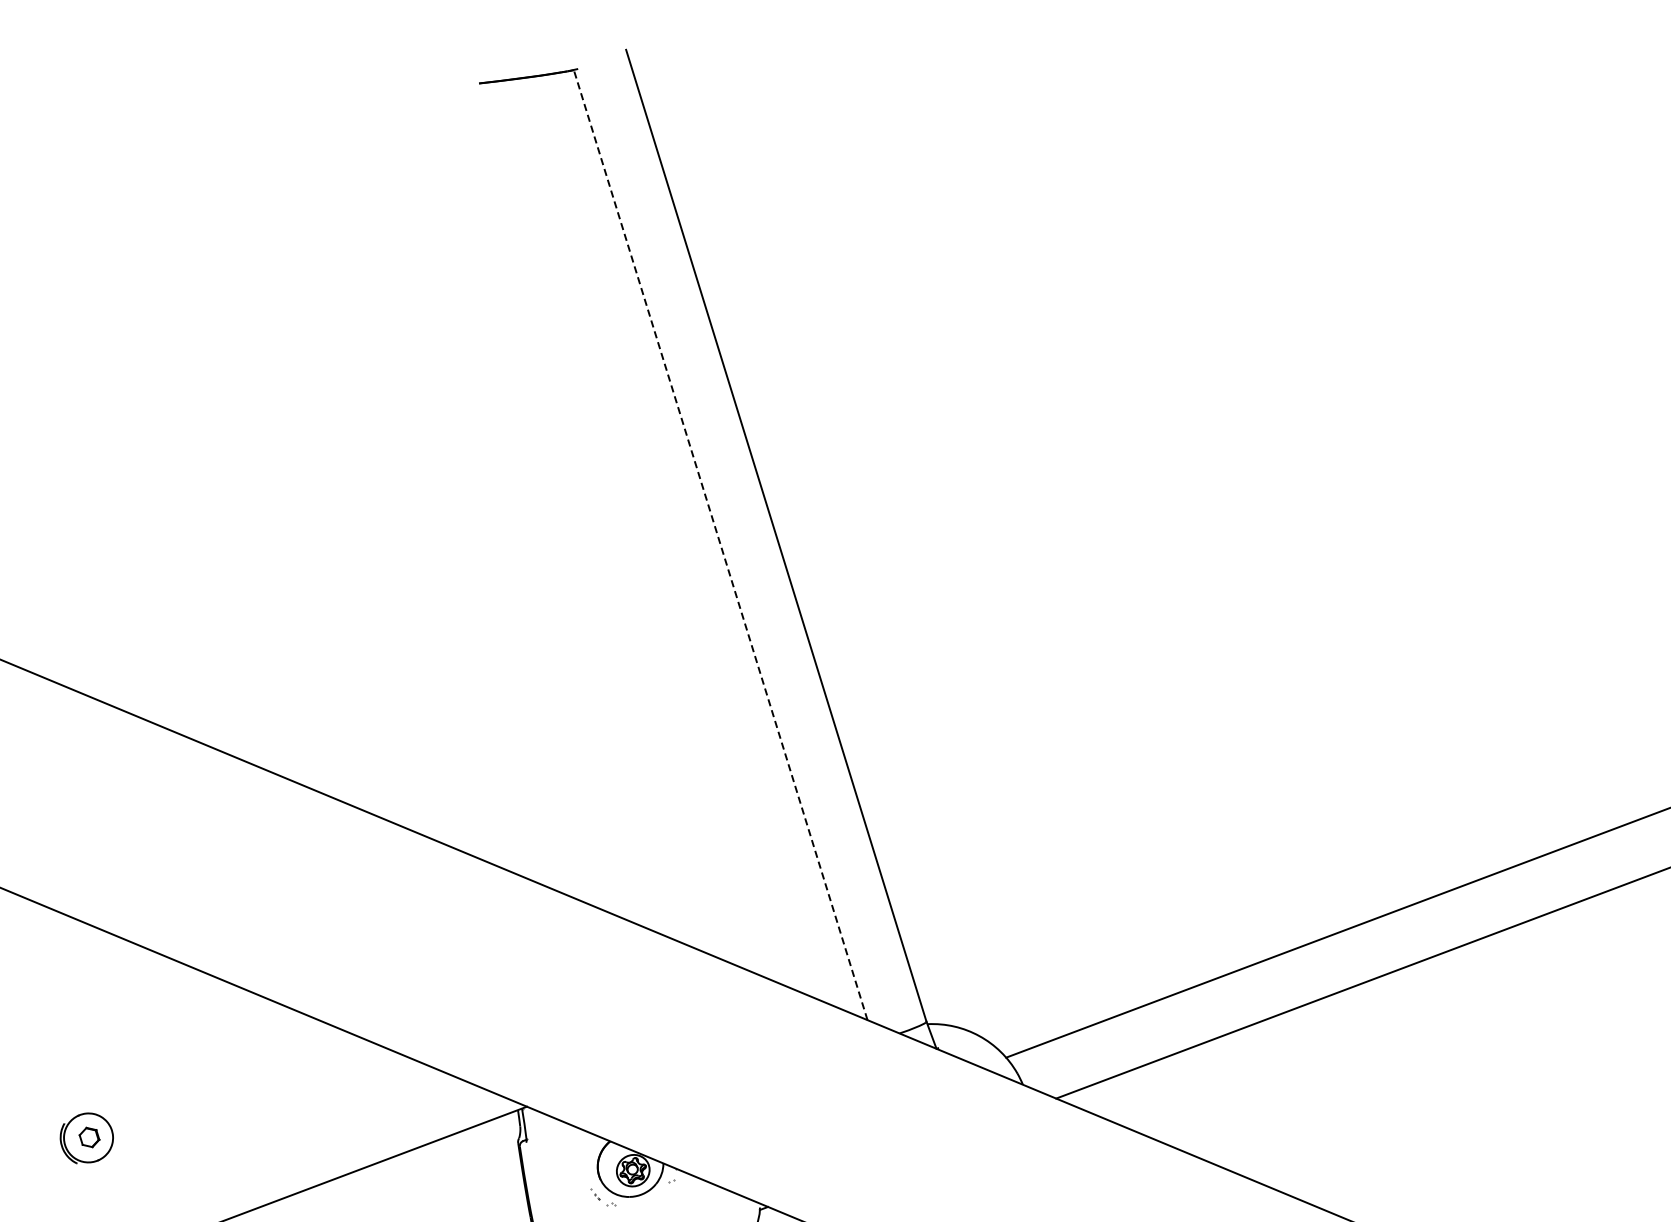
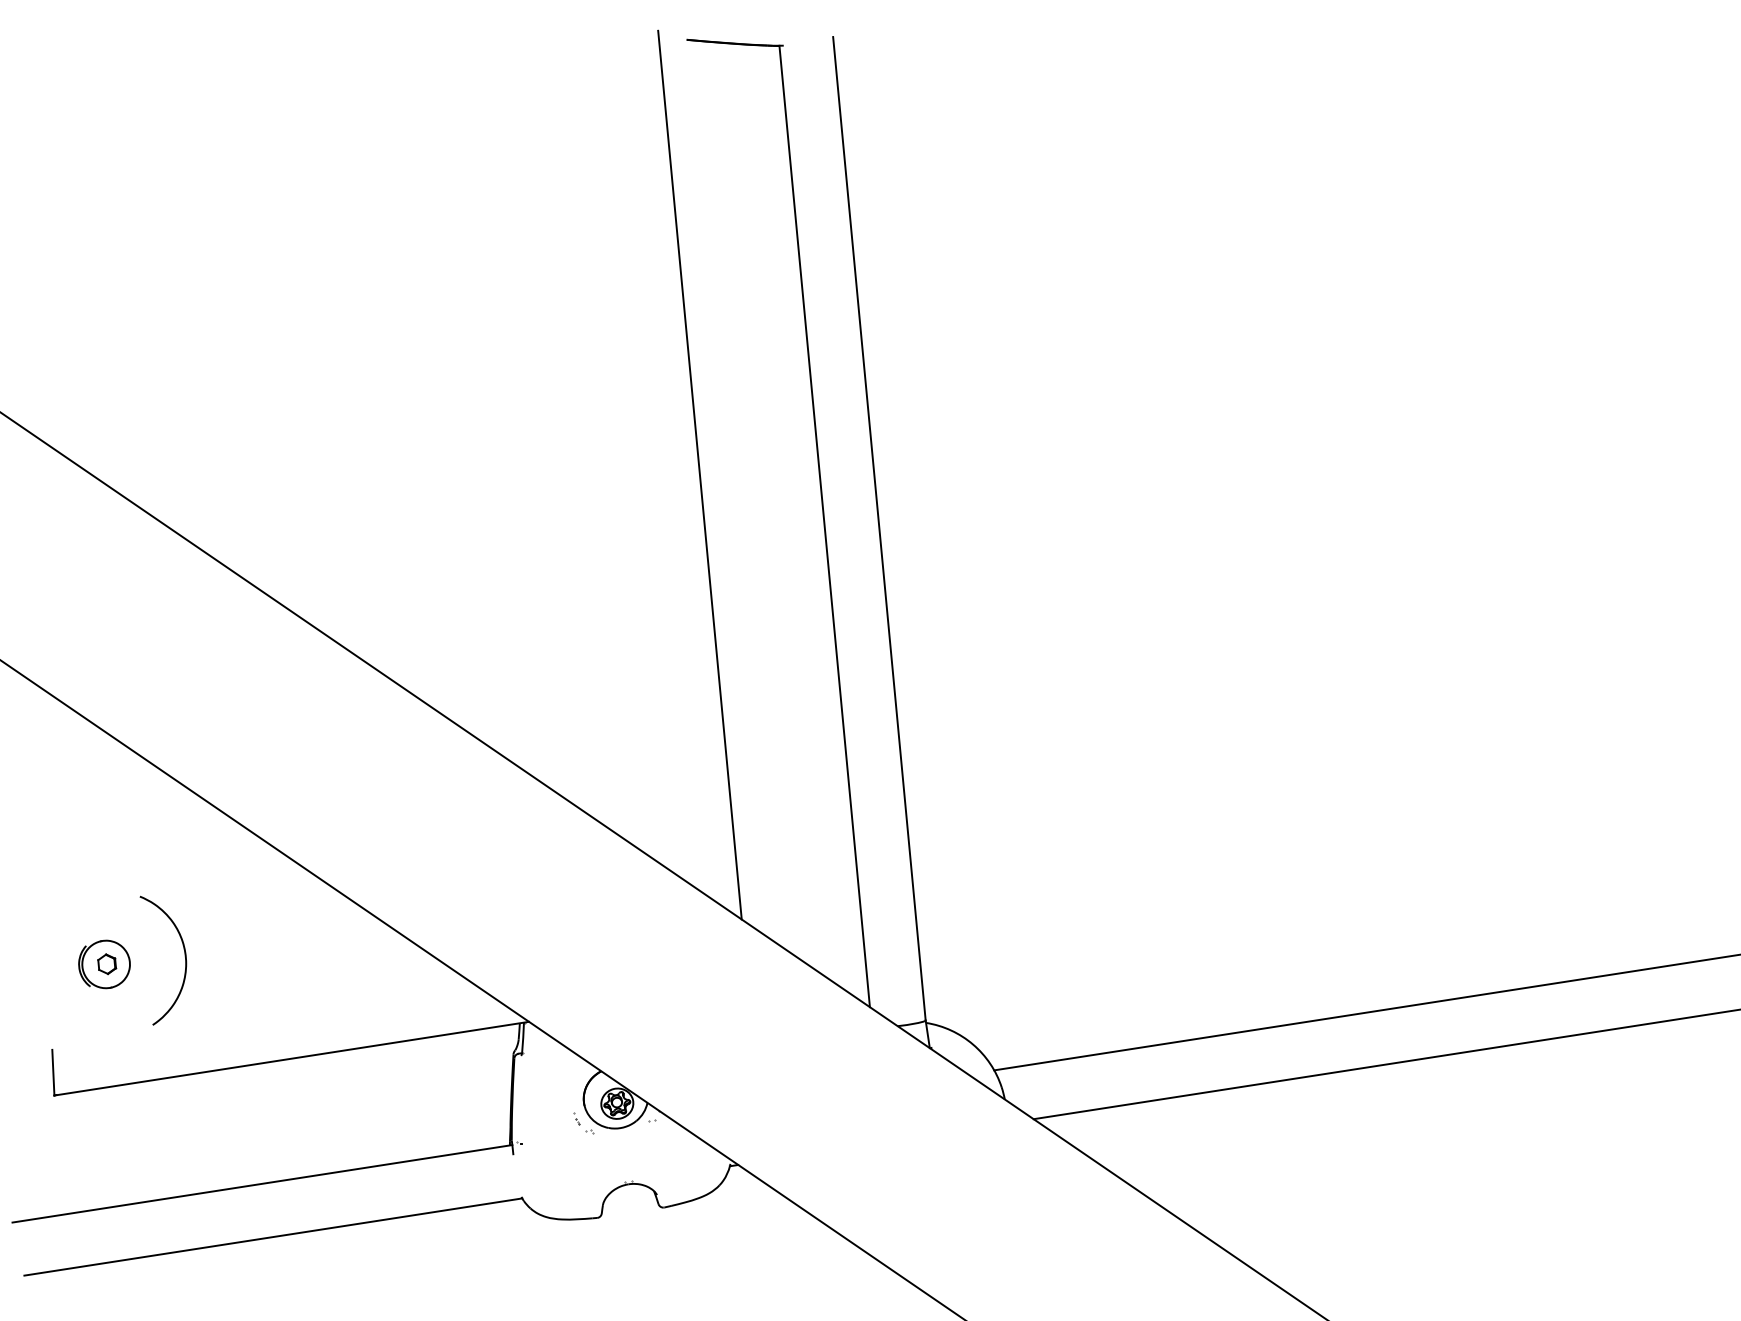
line: (583, 519) -> (699, 474), added
line: (720, 545) -> (824, 526), dashed -> solid
curve: (165, 1113) -> (184, 956), added

